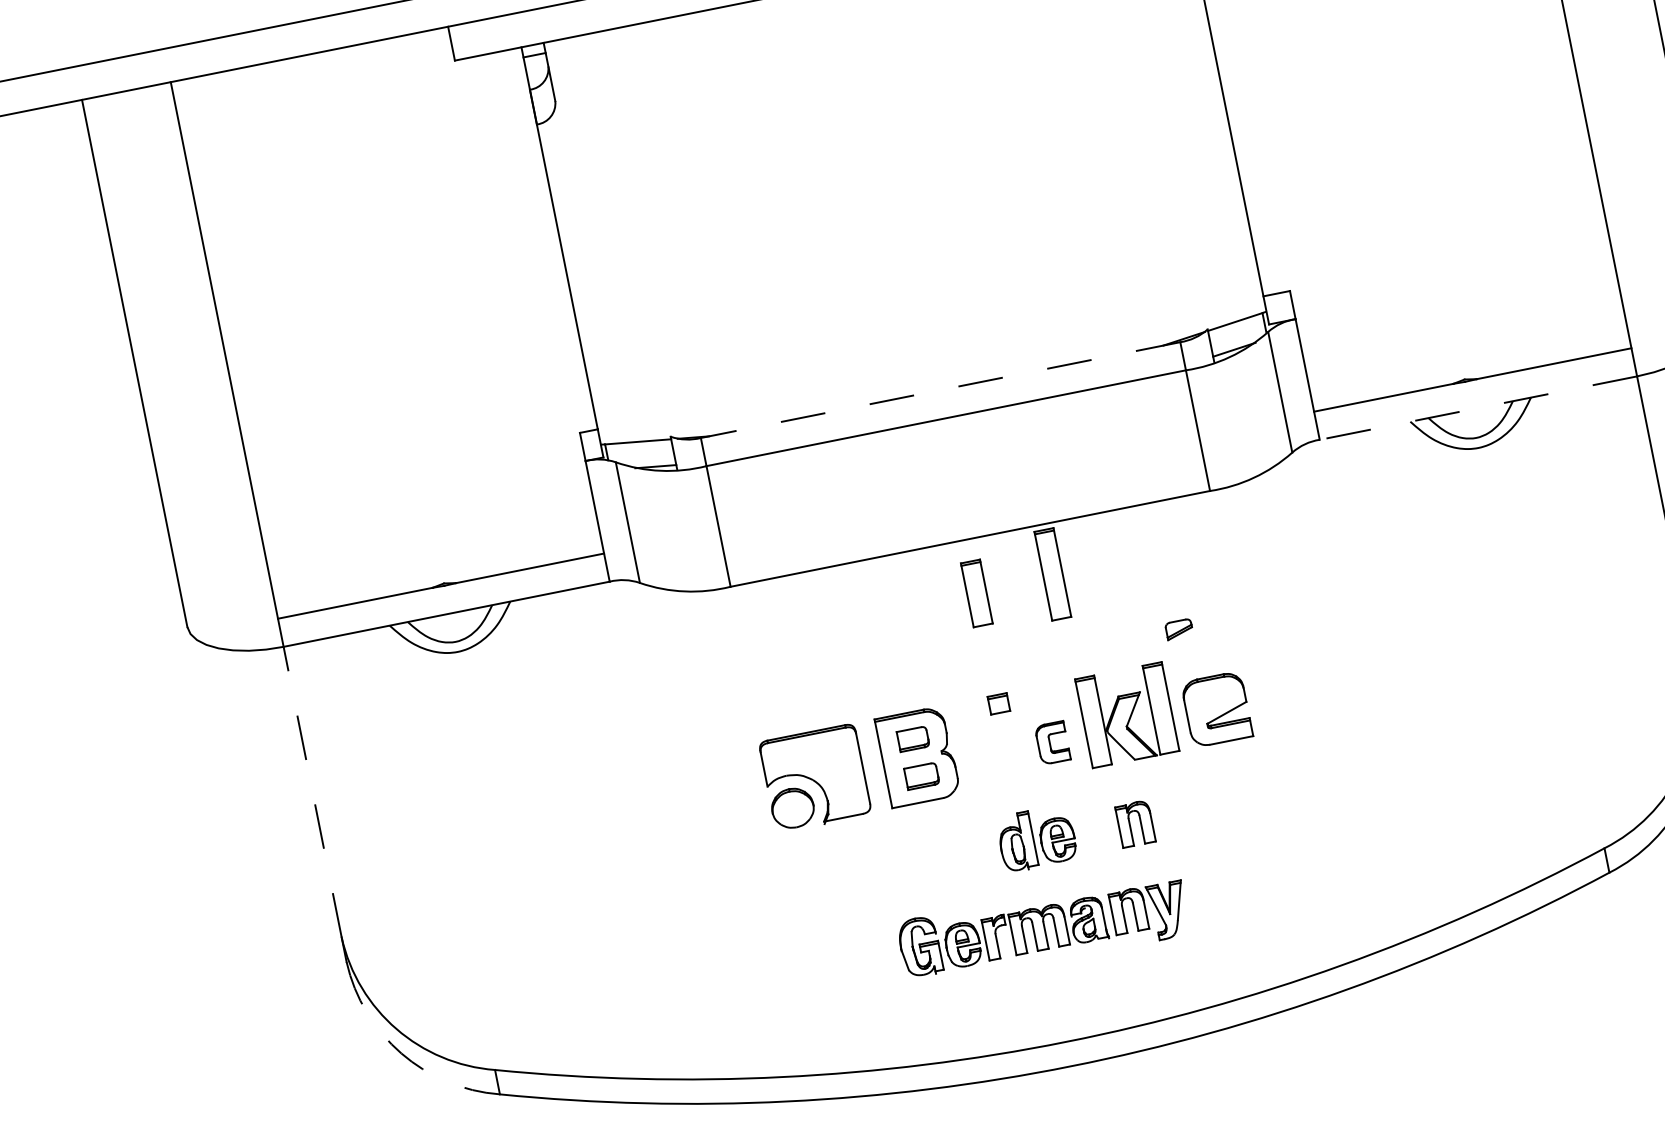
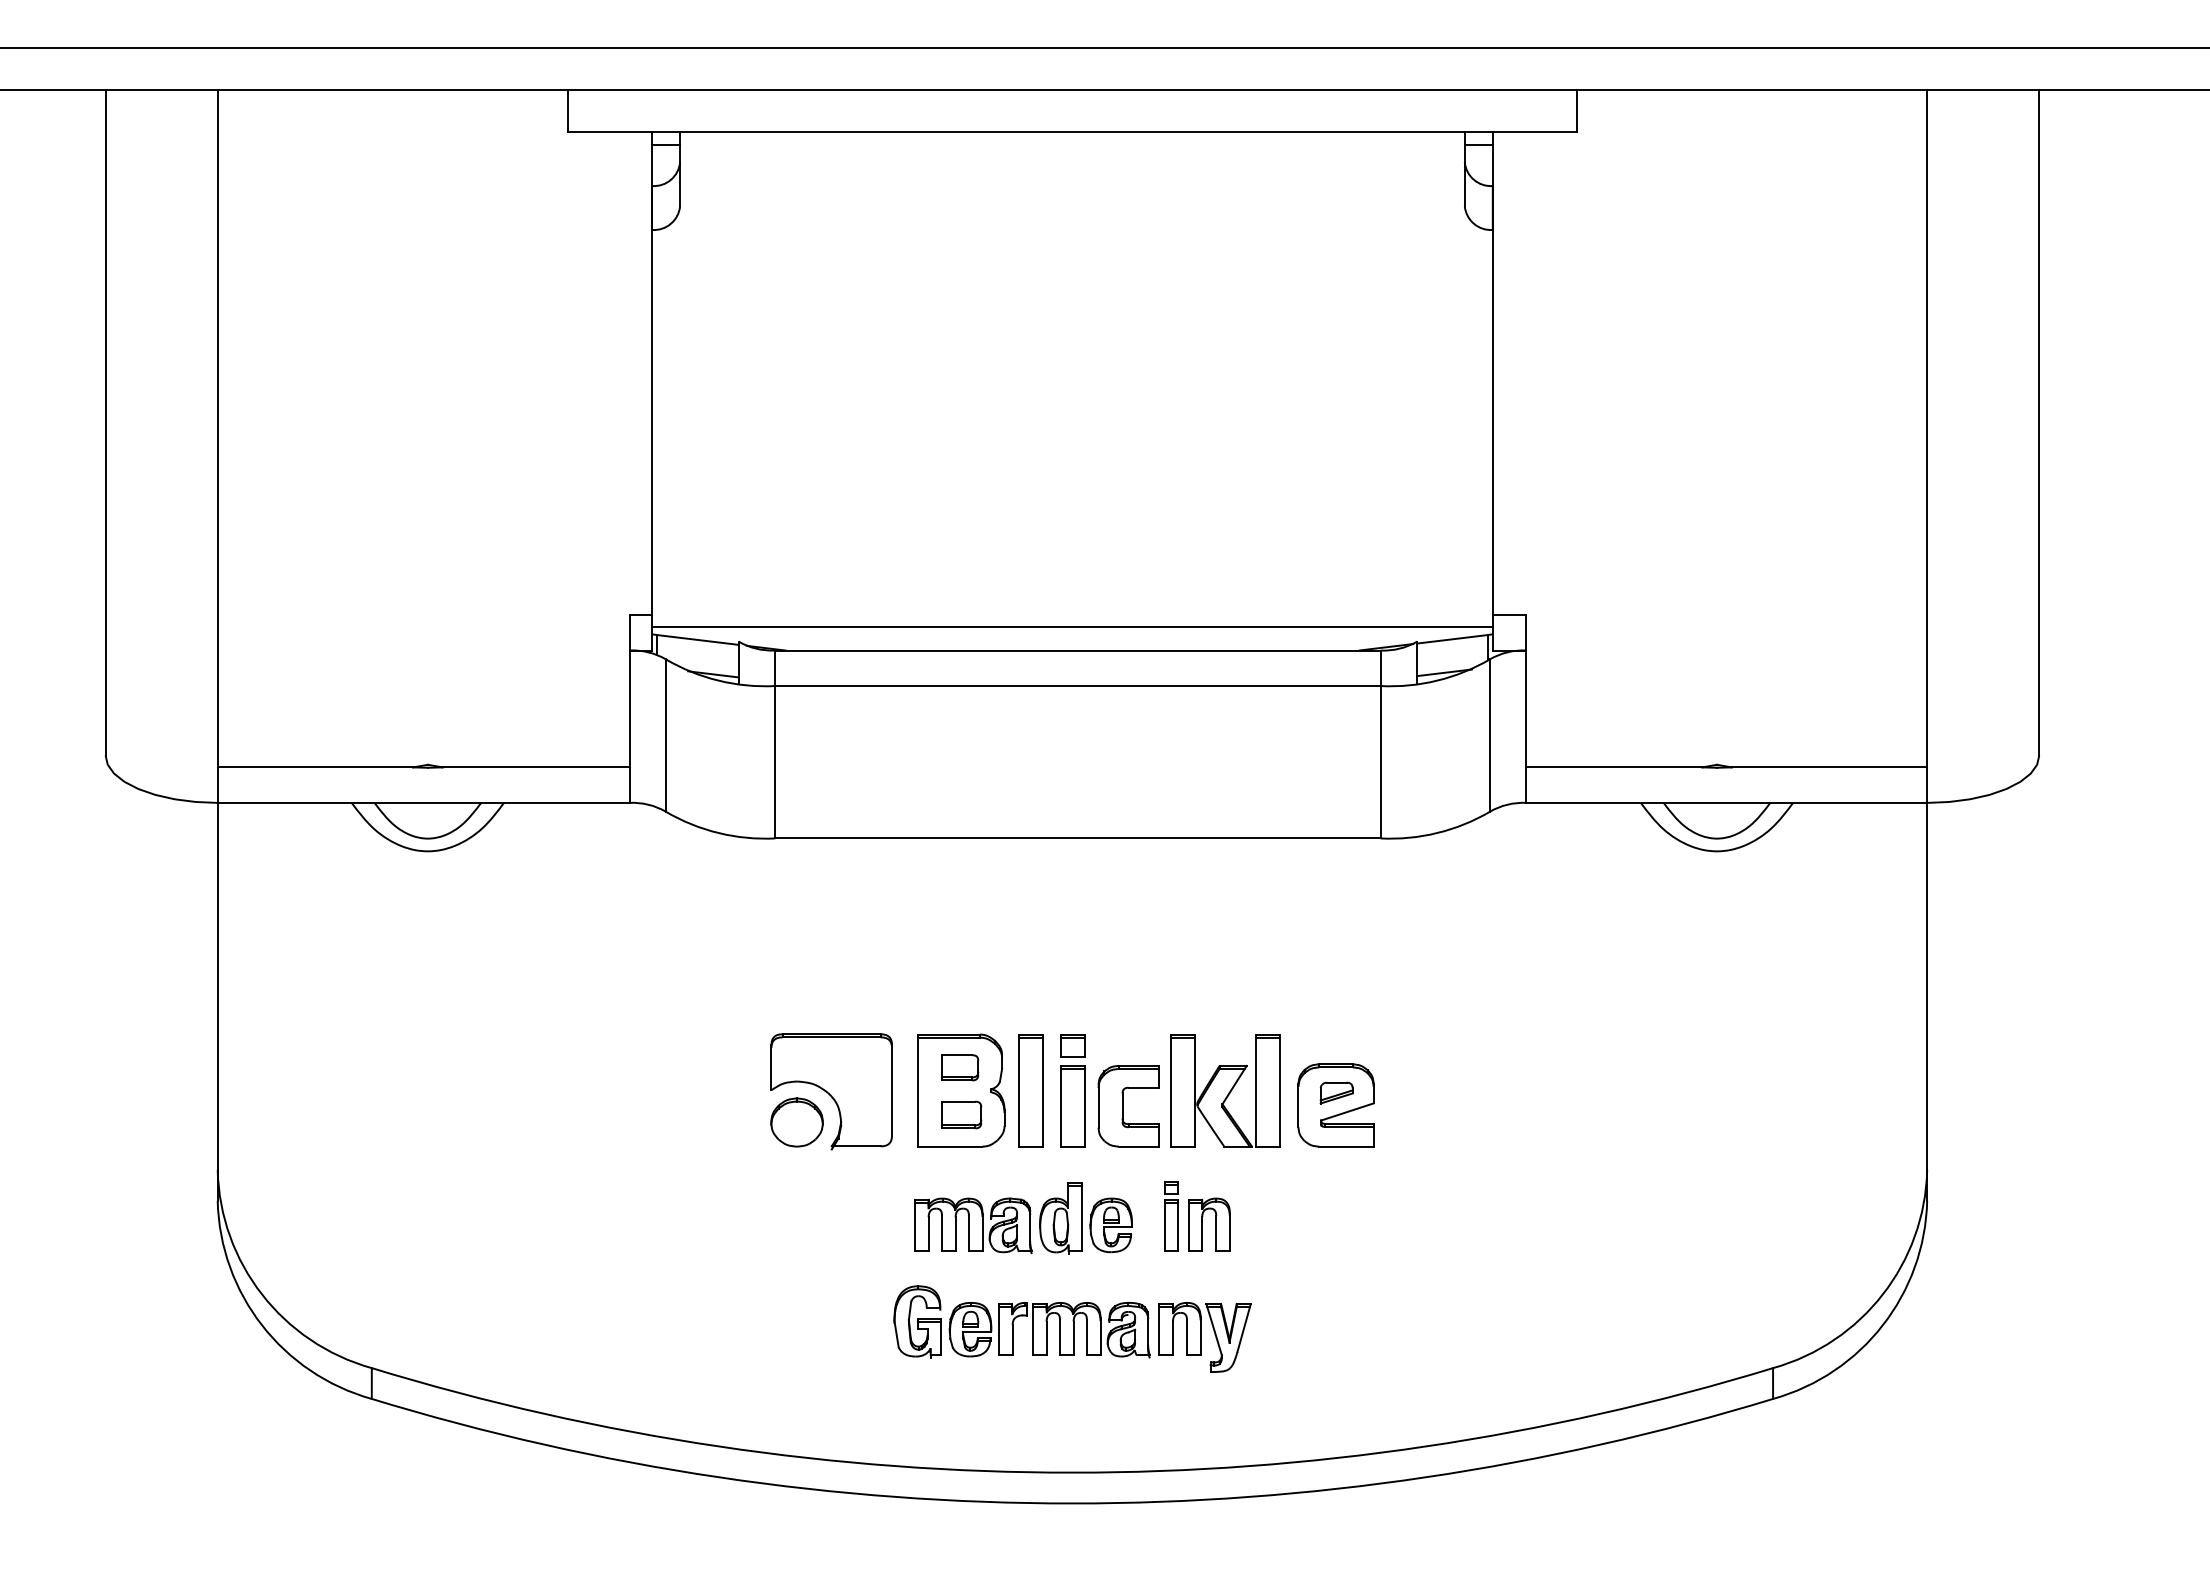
line: (932, 372) -> (1072, 627), added
line: (940, 390) -> (1077, 650), dashed -> solid
line: (1478, 407) -> (1726, 802), dashed -> solid
part: (1052, 574) -> (1030, 1090), moved
part: (976, 593) -> (1072, 1106), moved
part: (1178, 628) -> (1336, 1092), moved
part: (1052, 743) -> (1128, 1106), size x1.67
line: (312, 792) -> (217, 986), dashed -> solid
part: (1104, 823) -> (1171, 1216), added
part: (948, 861) -> (973, 1225), added
arc: (401, 1053) -> (262, 1325), dashed -> solid

